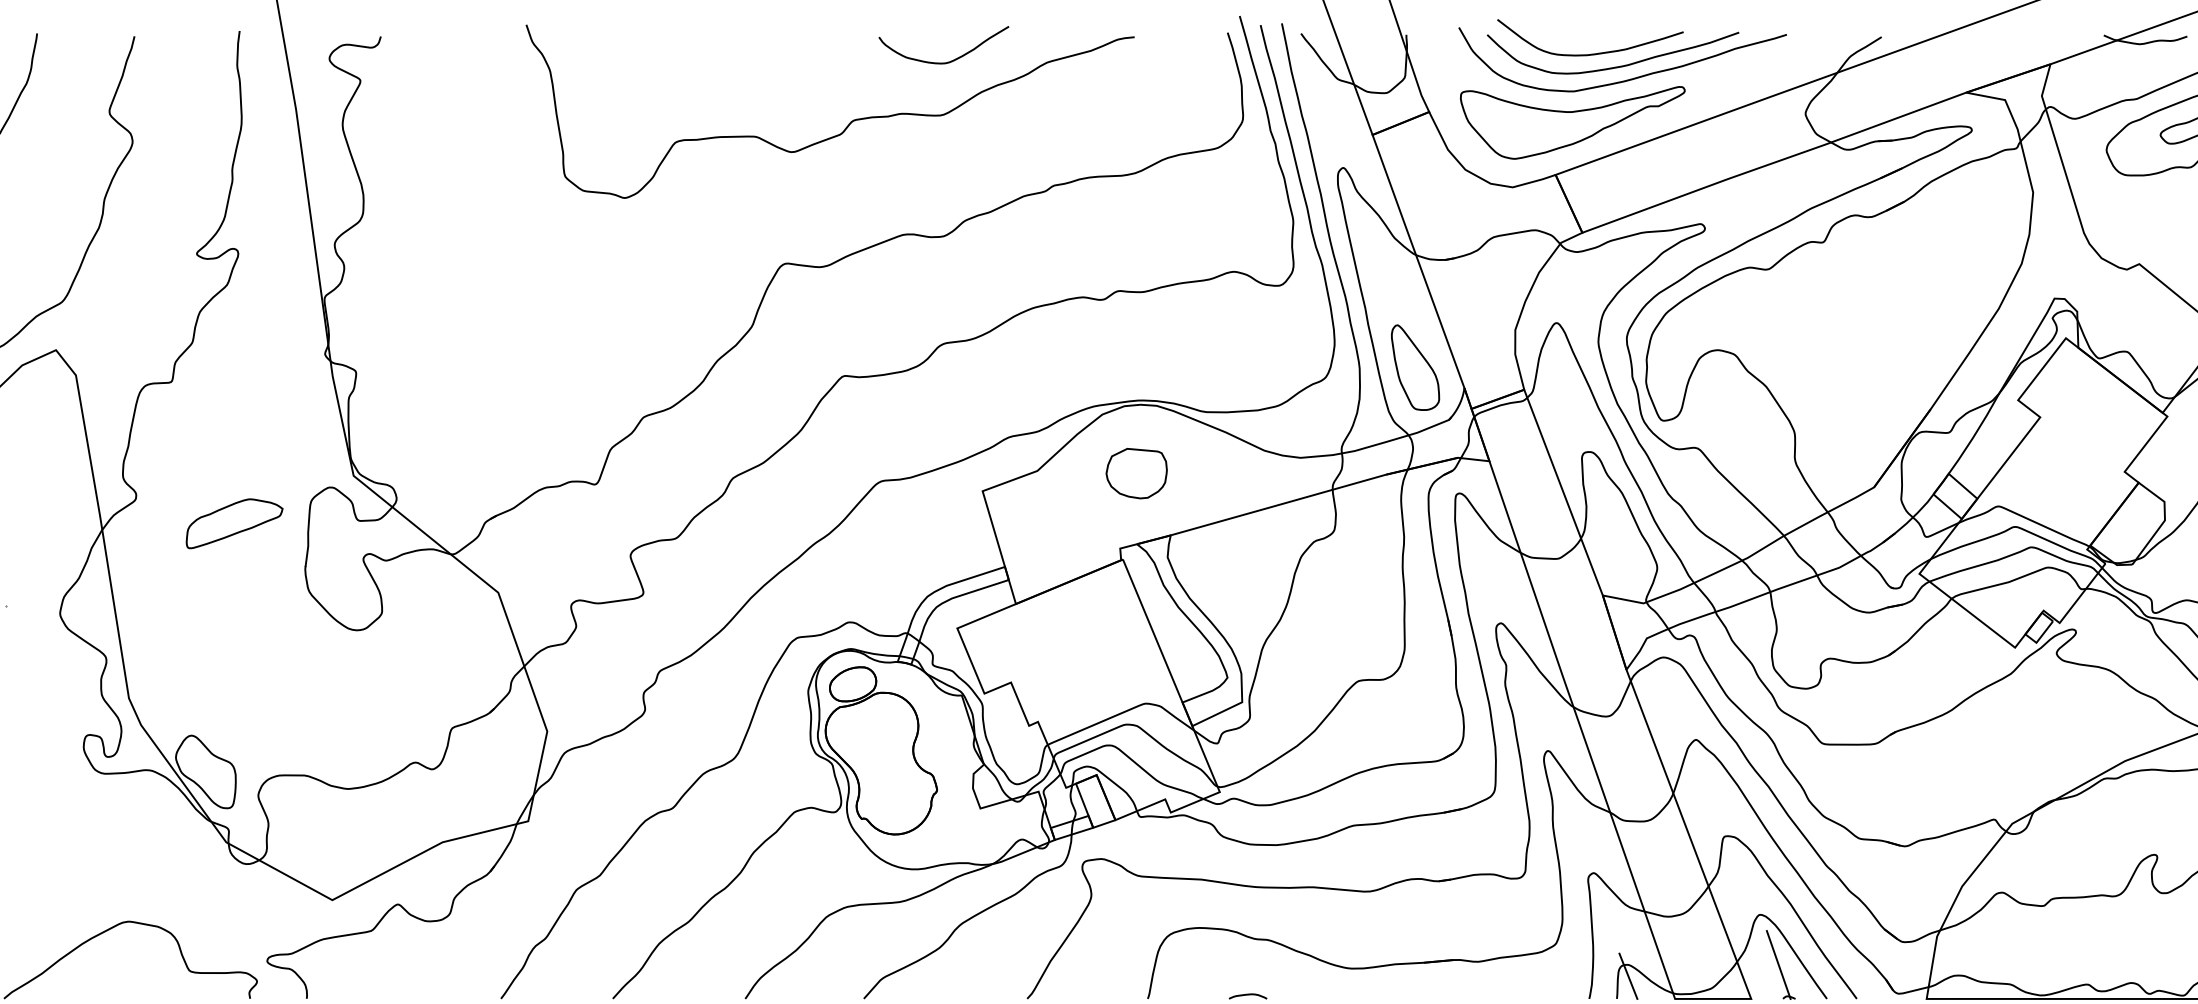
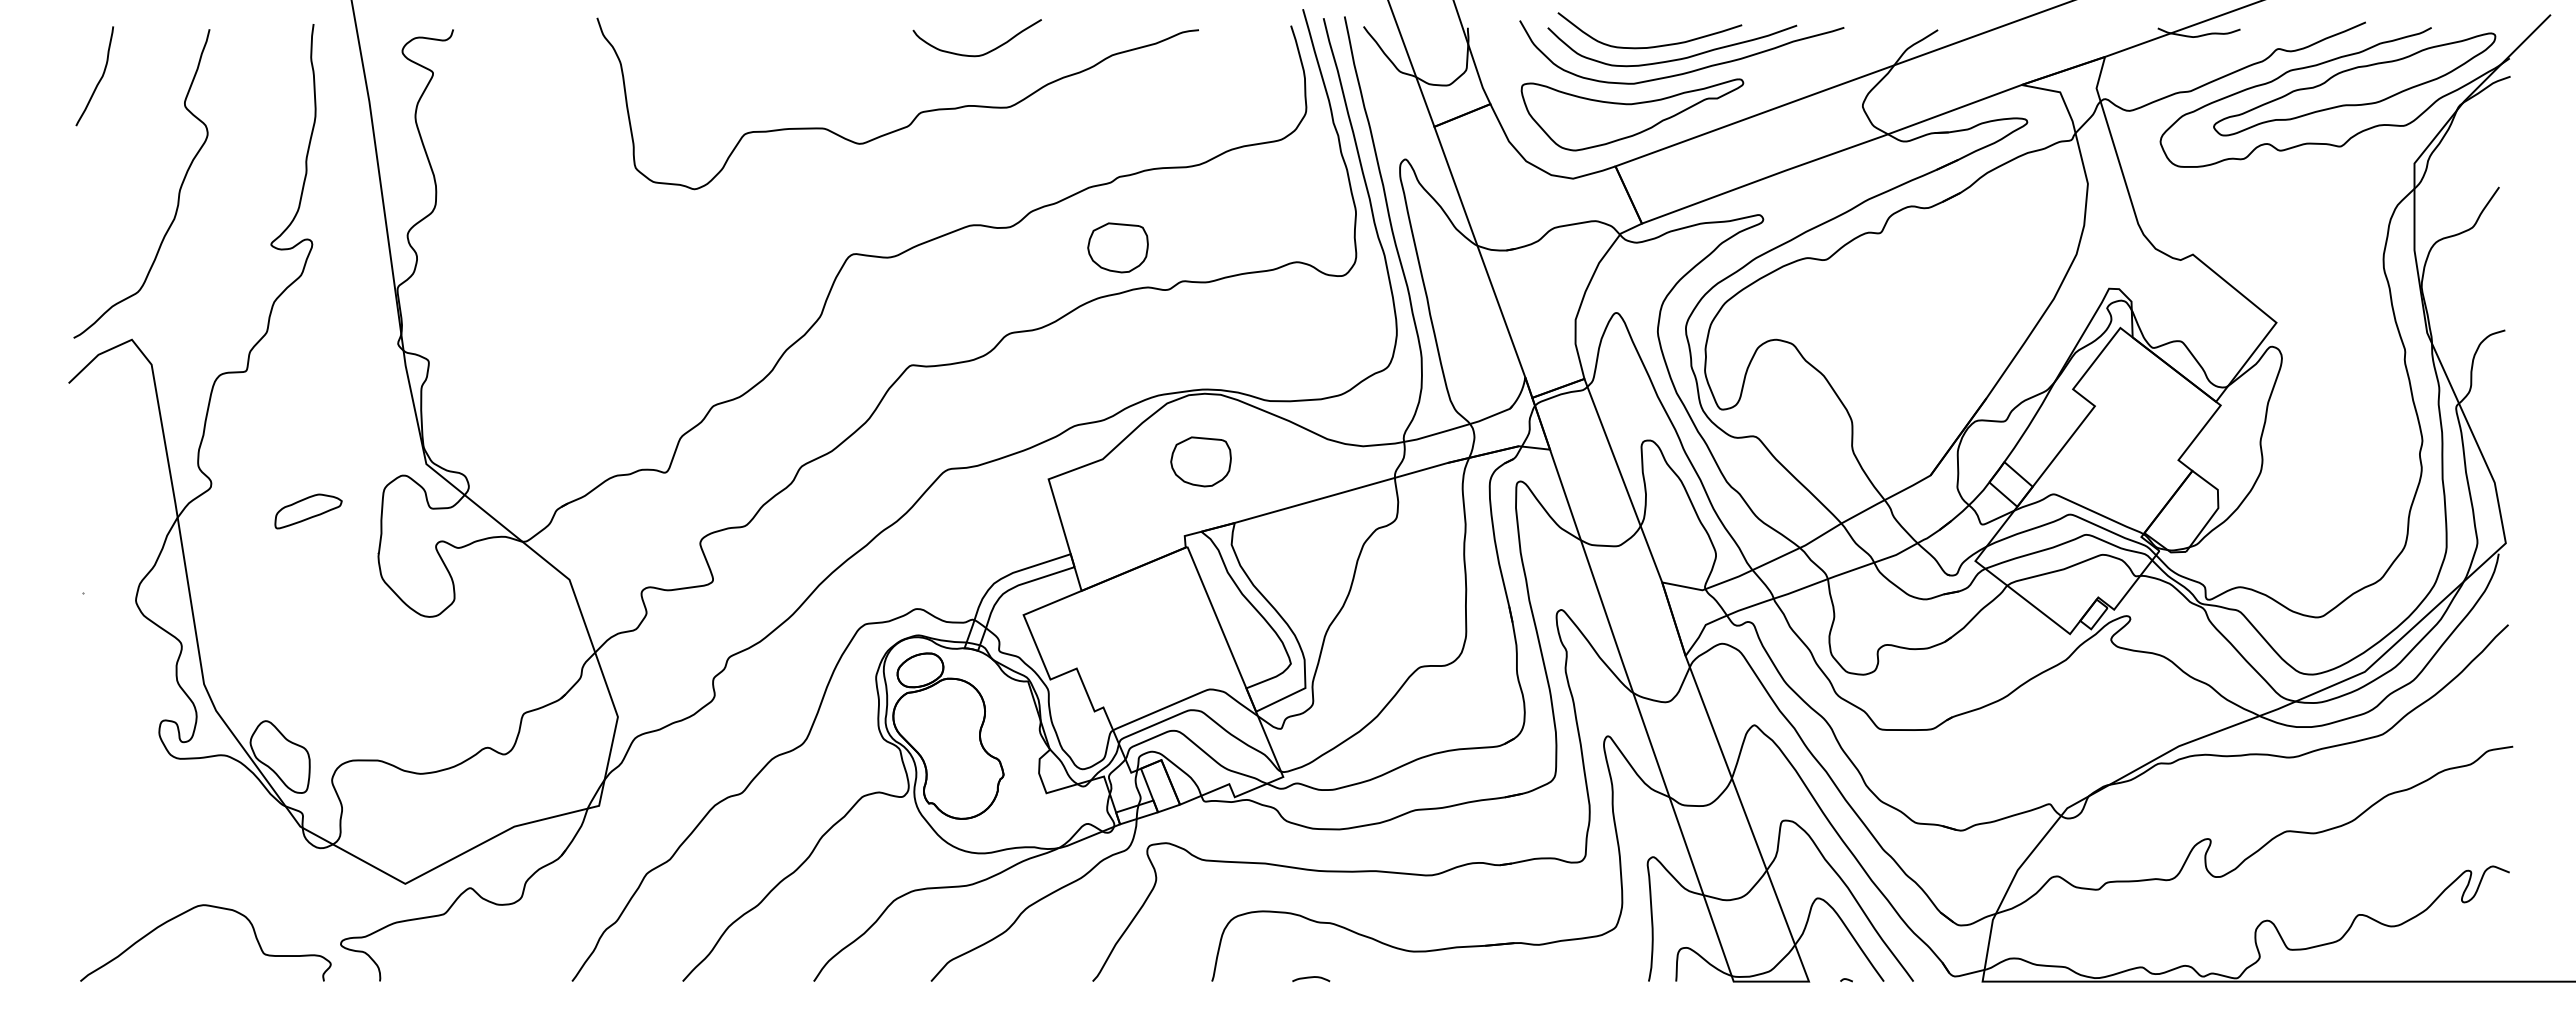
curve: (946, 61) -> (979, 54), moved
part: (1052, 256) -> (1117, 247), added
part: (1415, 367) -> (1476, 356), removed
part: (234, 523) -> (308, 511), size x0.7
line: (1778, 964) -> (1835, 947), removed
line: (1628, 975) -> (1687, 958), removed

